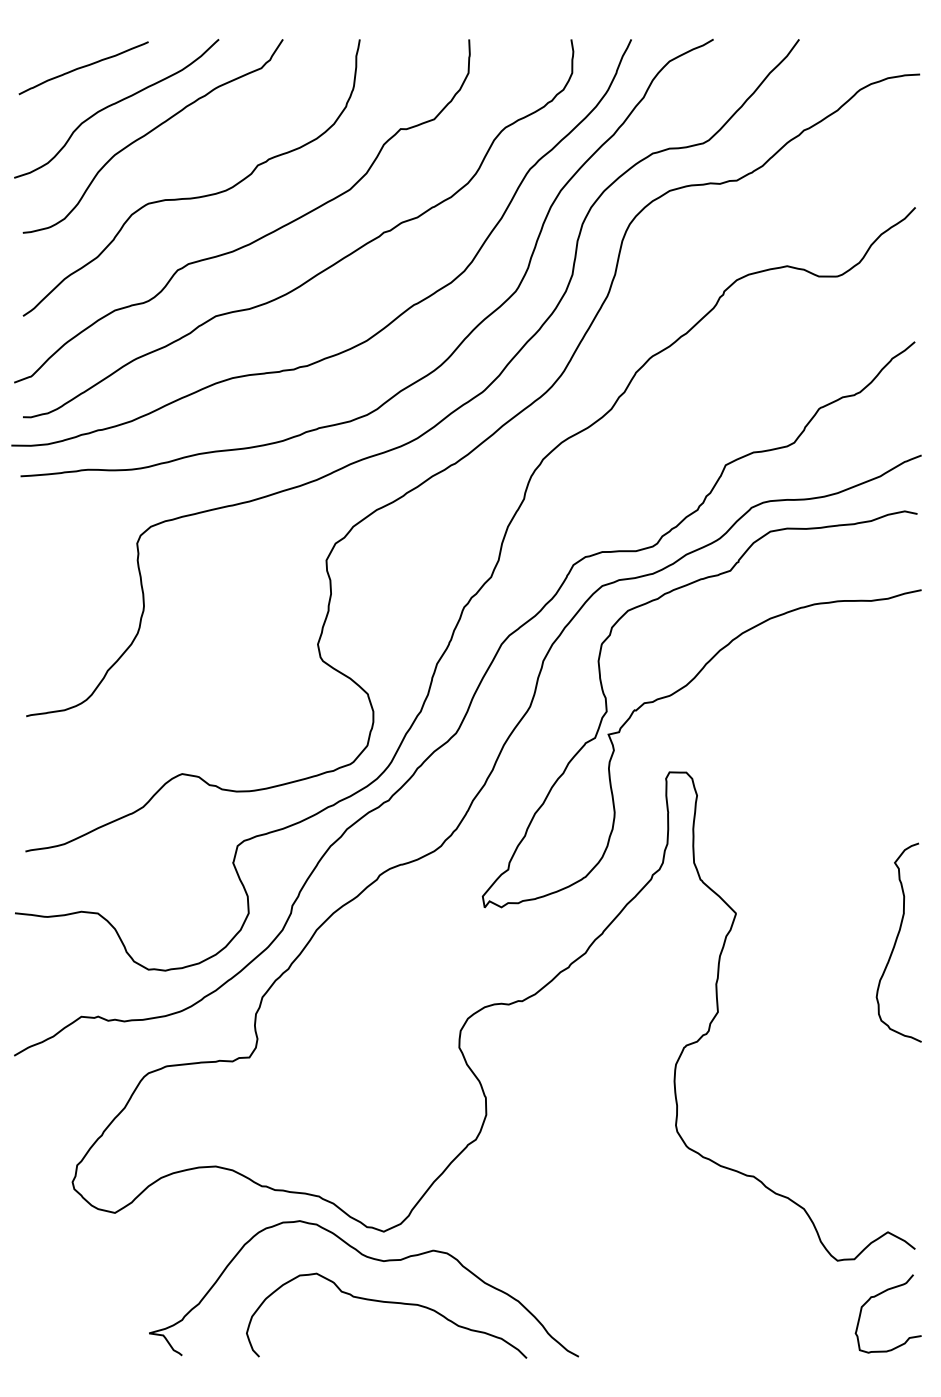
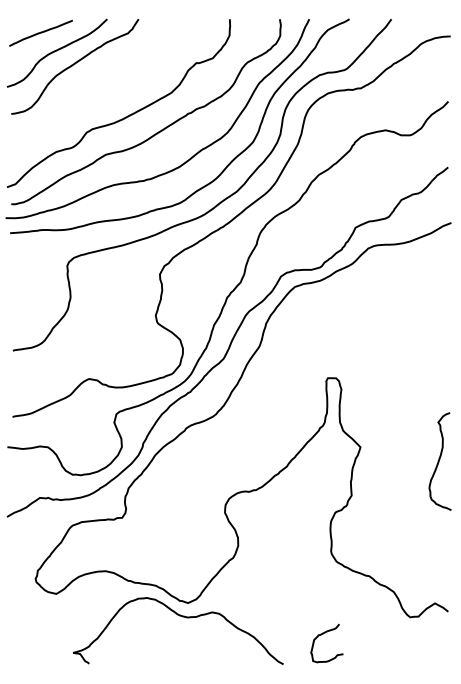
curve: (196, 195) -> (96, 95), removed
curve: (684, 689) -> (335, 337), removed
curve: (876, 1297) -> (321, 635), moved
curve: (386, 1303) -> (189, 638), removed

